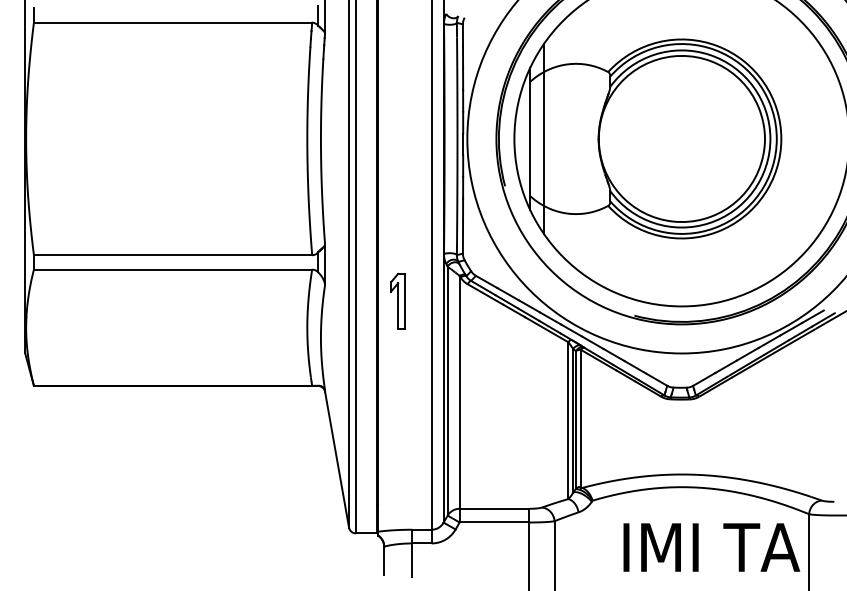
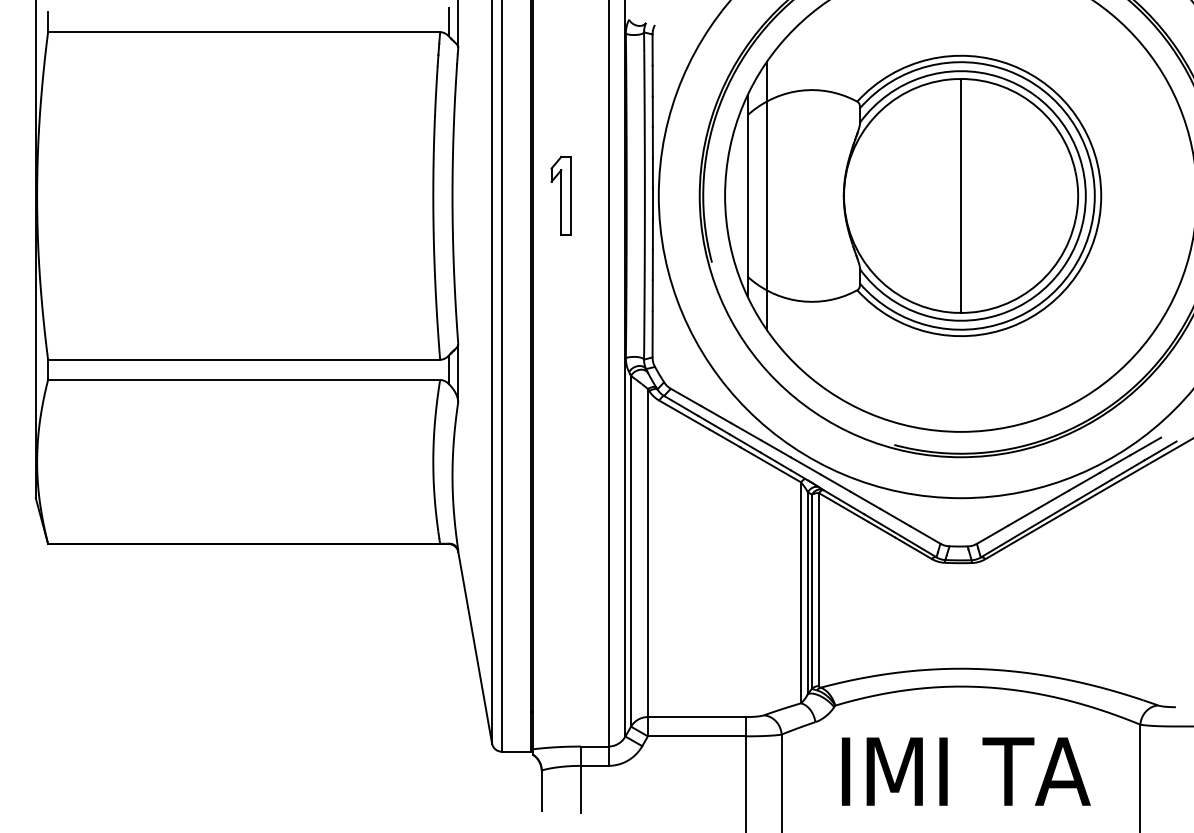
line: (682, 138) -> (961, 195), added
part: (397, 301) -> (560, 195), moved
text: (711, 547) -> (966, 771), moved

